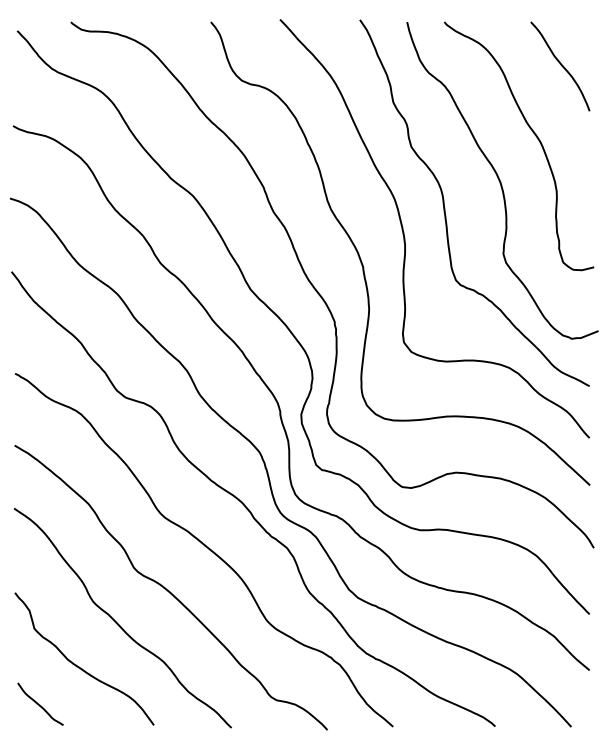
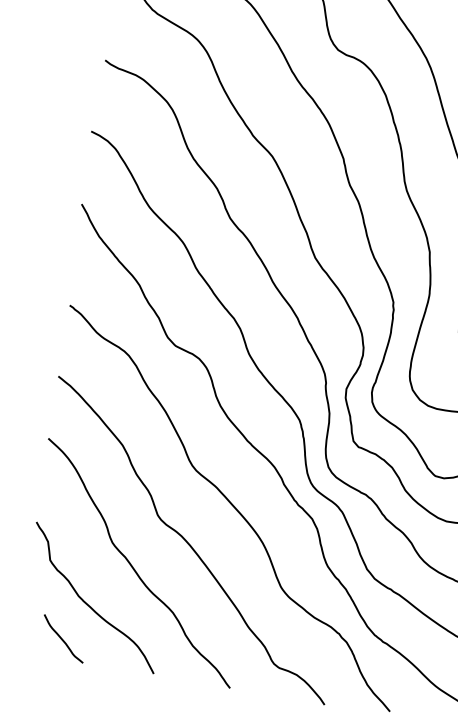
curve: (40, 704) -> (63, 639), moved

